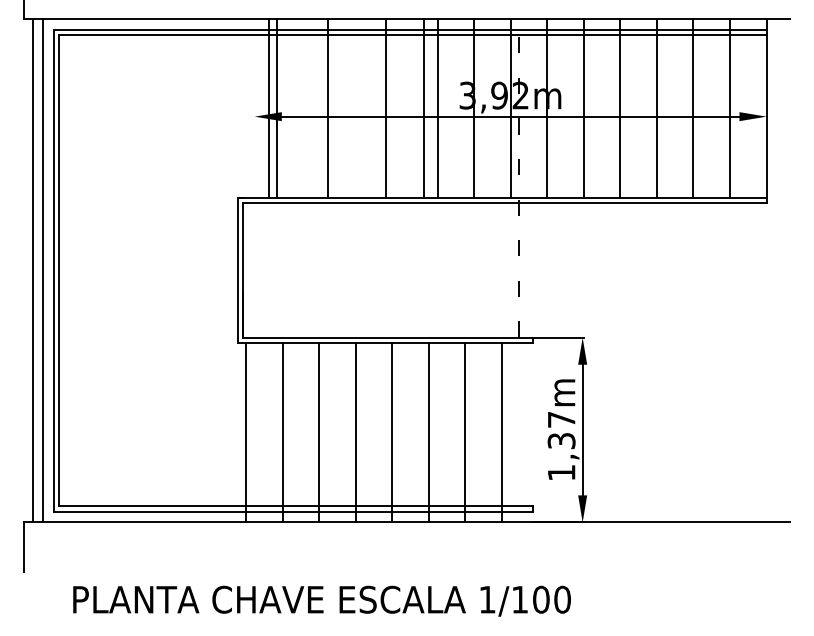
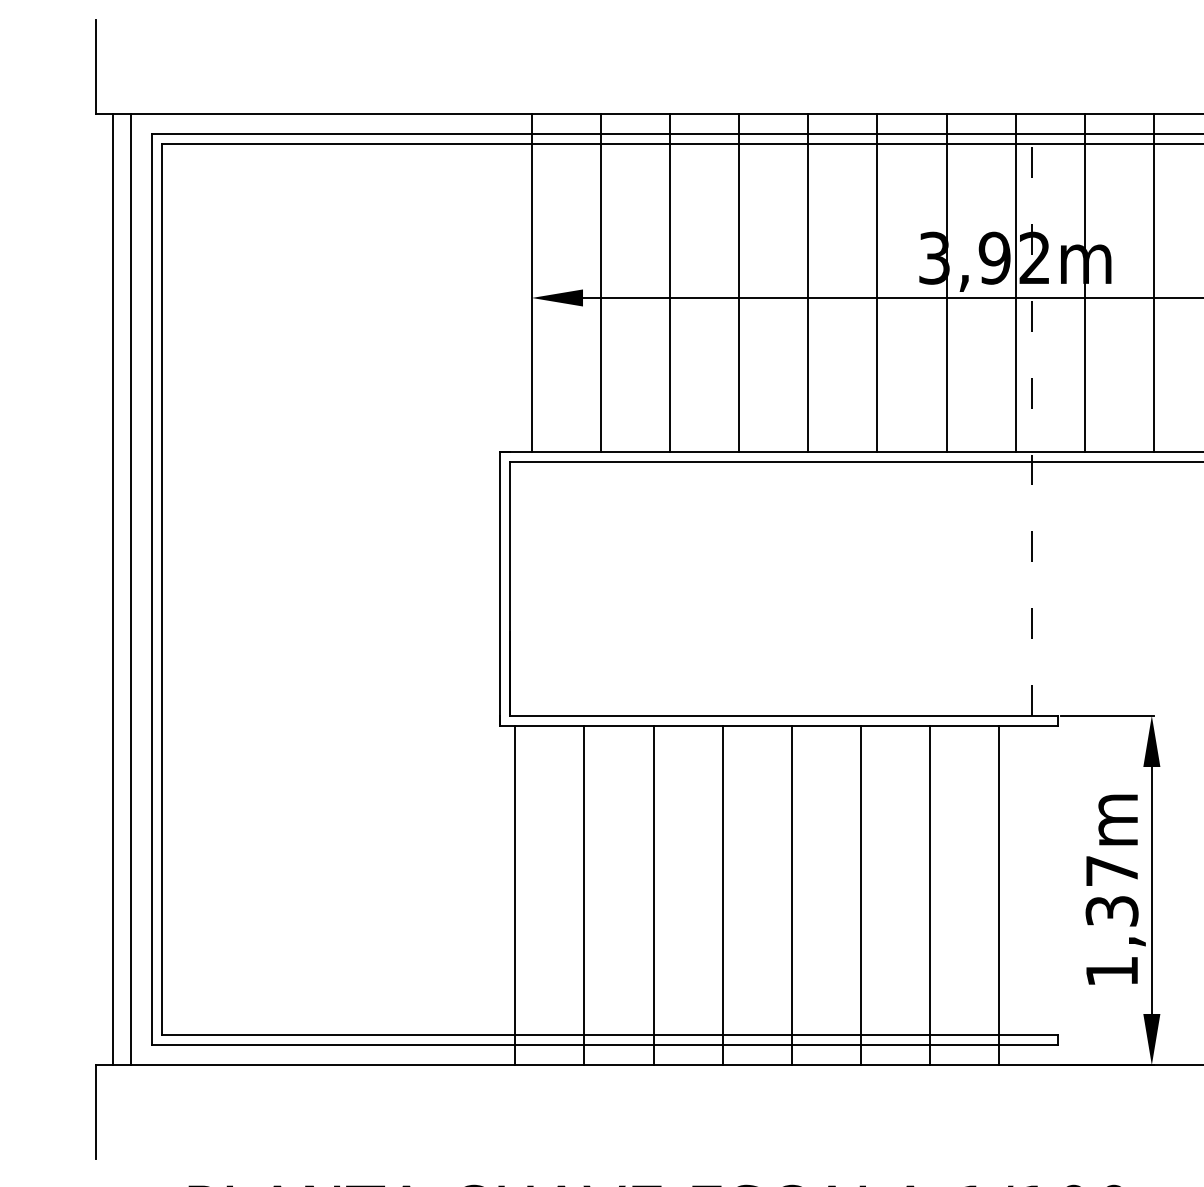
line: (269, 108) -> (601, 282), moved
line: (276, 108) -> (531, 282), moved
line: (386, 108) -> (739, 282), moved
line: (423, 108) -> (807, 282), moved

